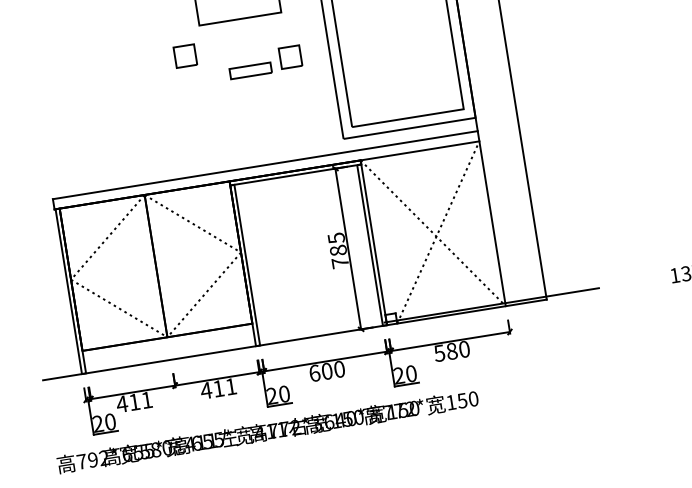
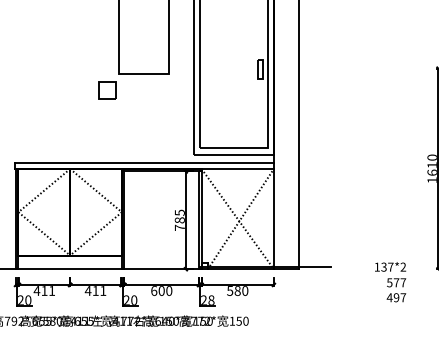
part: (185, 56) -> (107, 90), size x1.4
part: (263, 62) -> (153, 101), removed
text: (411, 373) -> (211, 300), 20 -> 28

